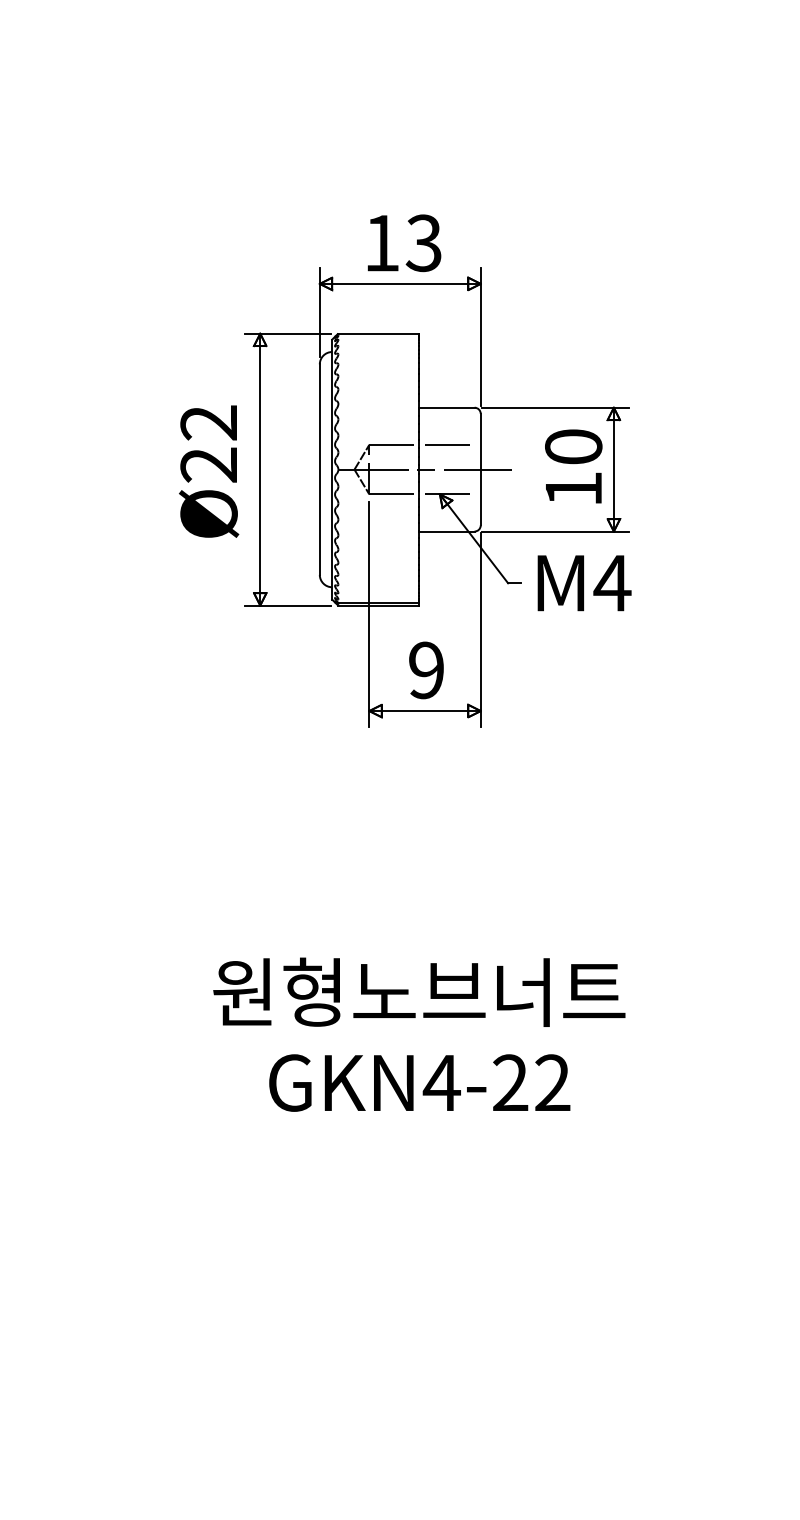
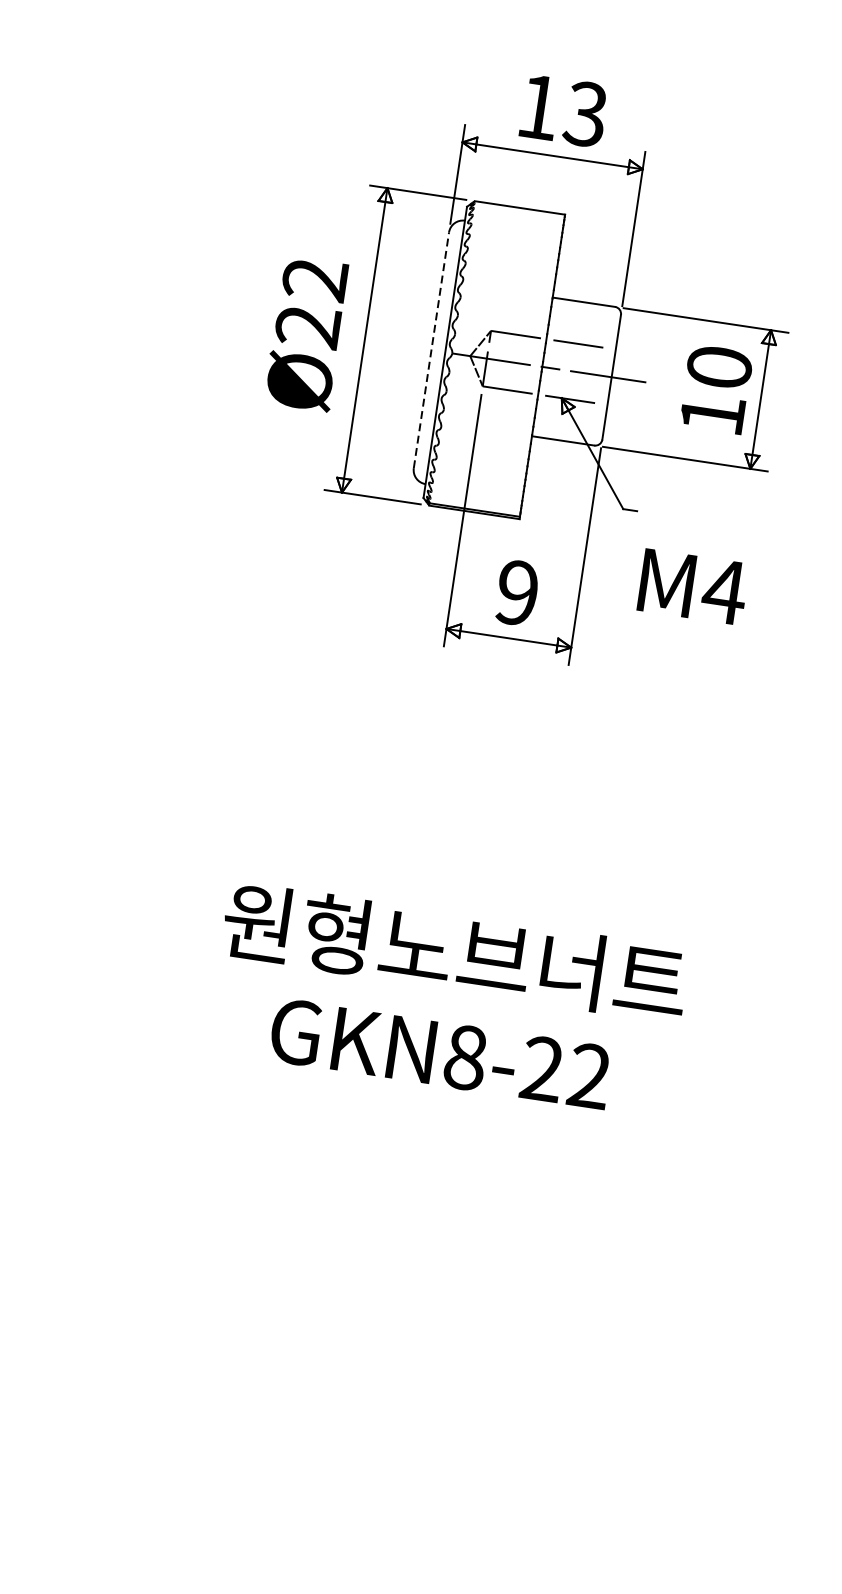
line: (319, 469) -> (431, 350), solid -> dashed
text: (584, 583) -> (693, 587), moved
text: (441, 1082) -> (465, 1056), GKN4-22 -> GKN8-22

